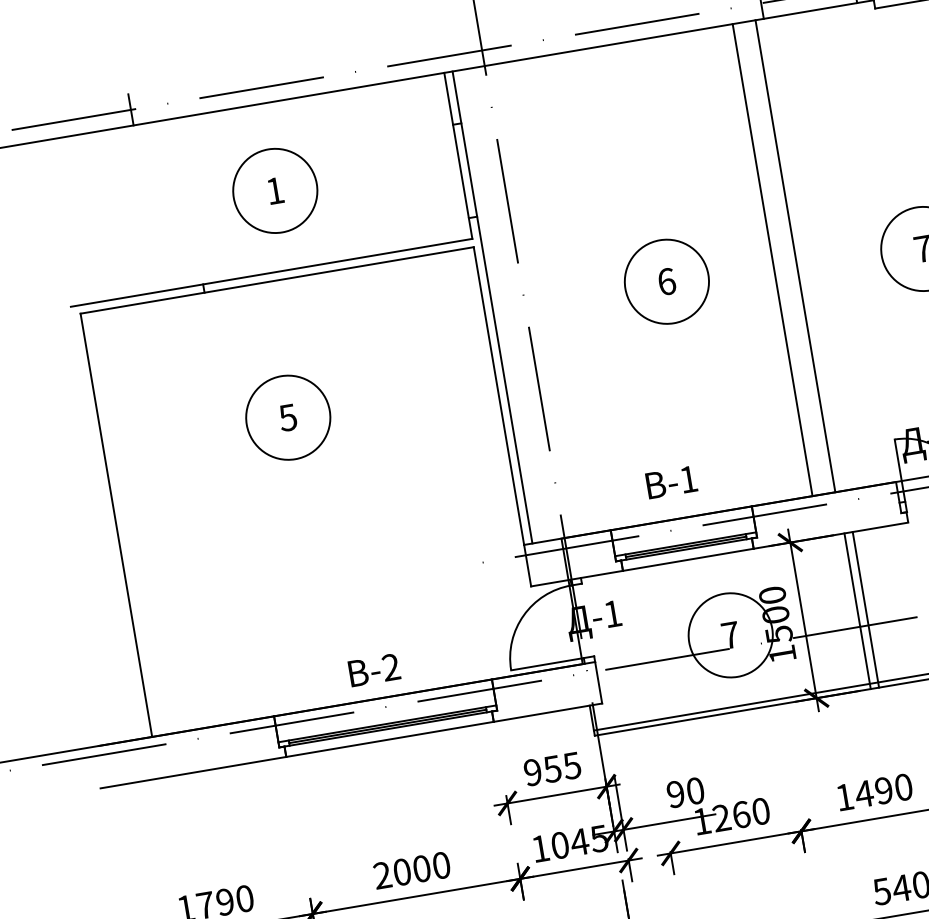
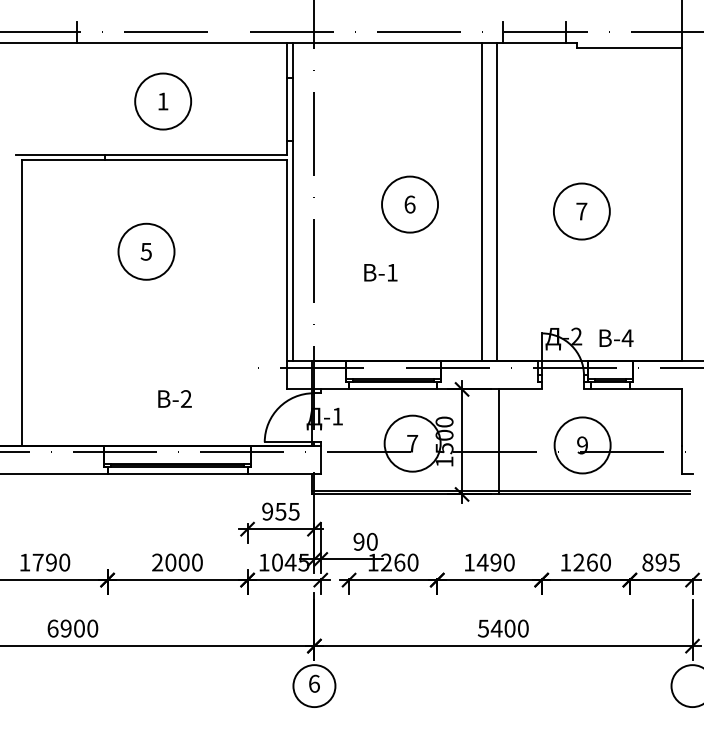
text: (671, 482) -> (380, 272), moved
line: (866, 609) -> (504, 441), removed
text: (373, 669) -> (174, 398), moved

